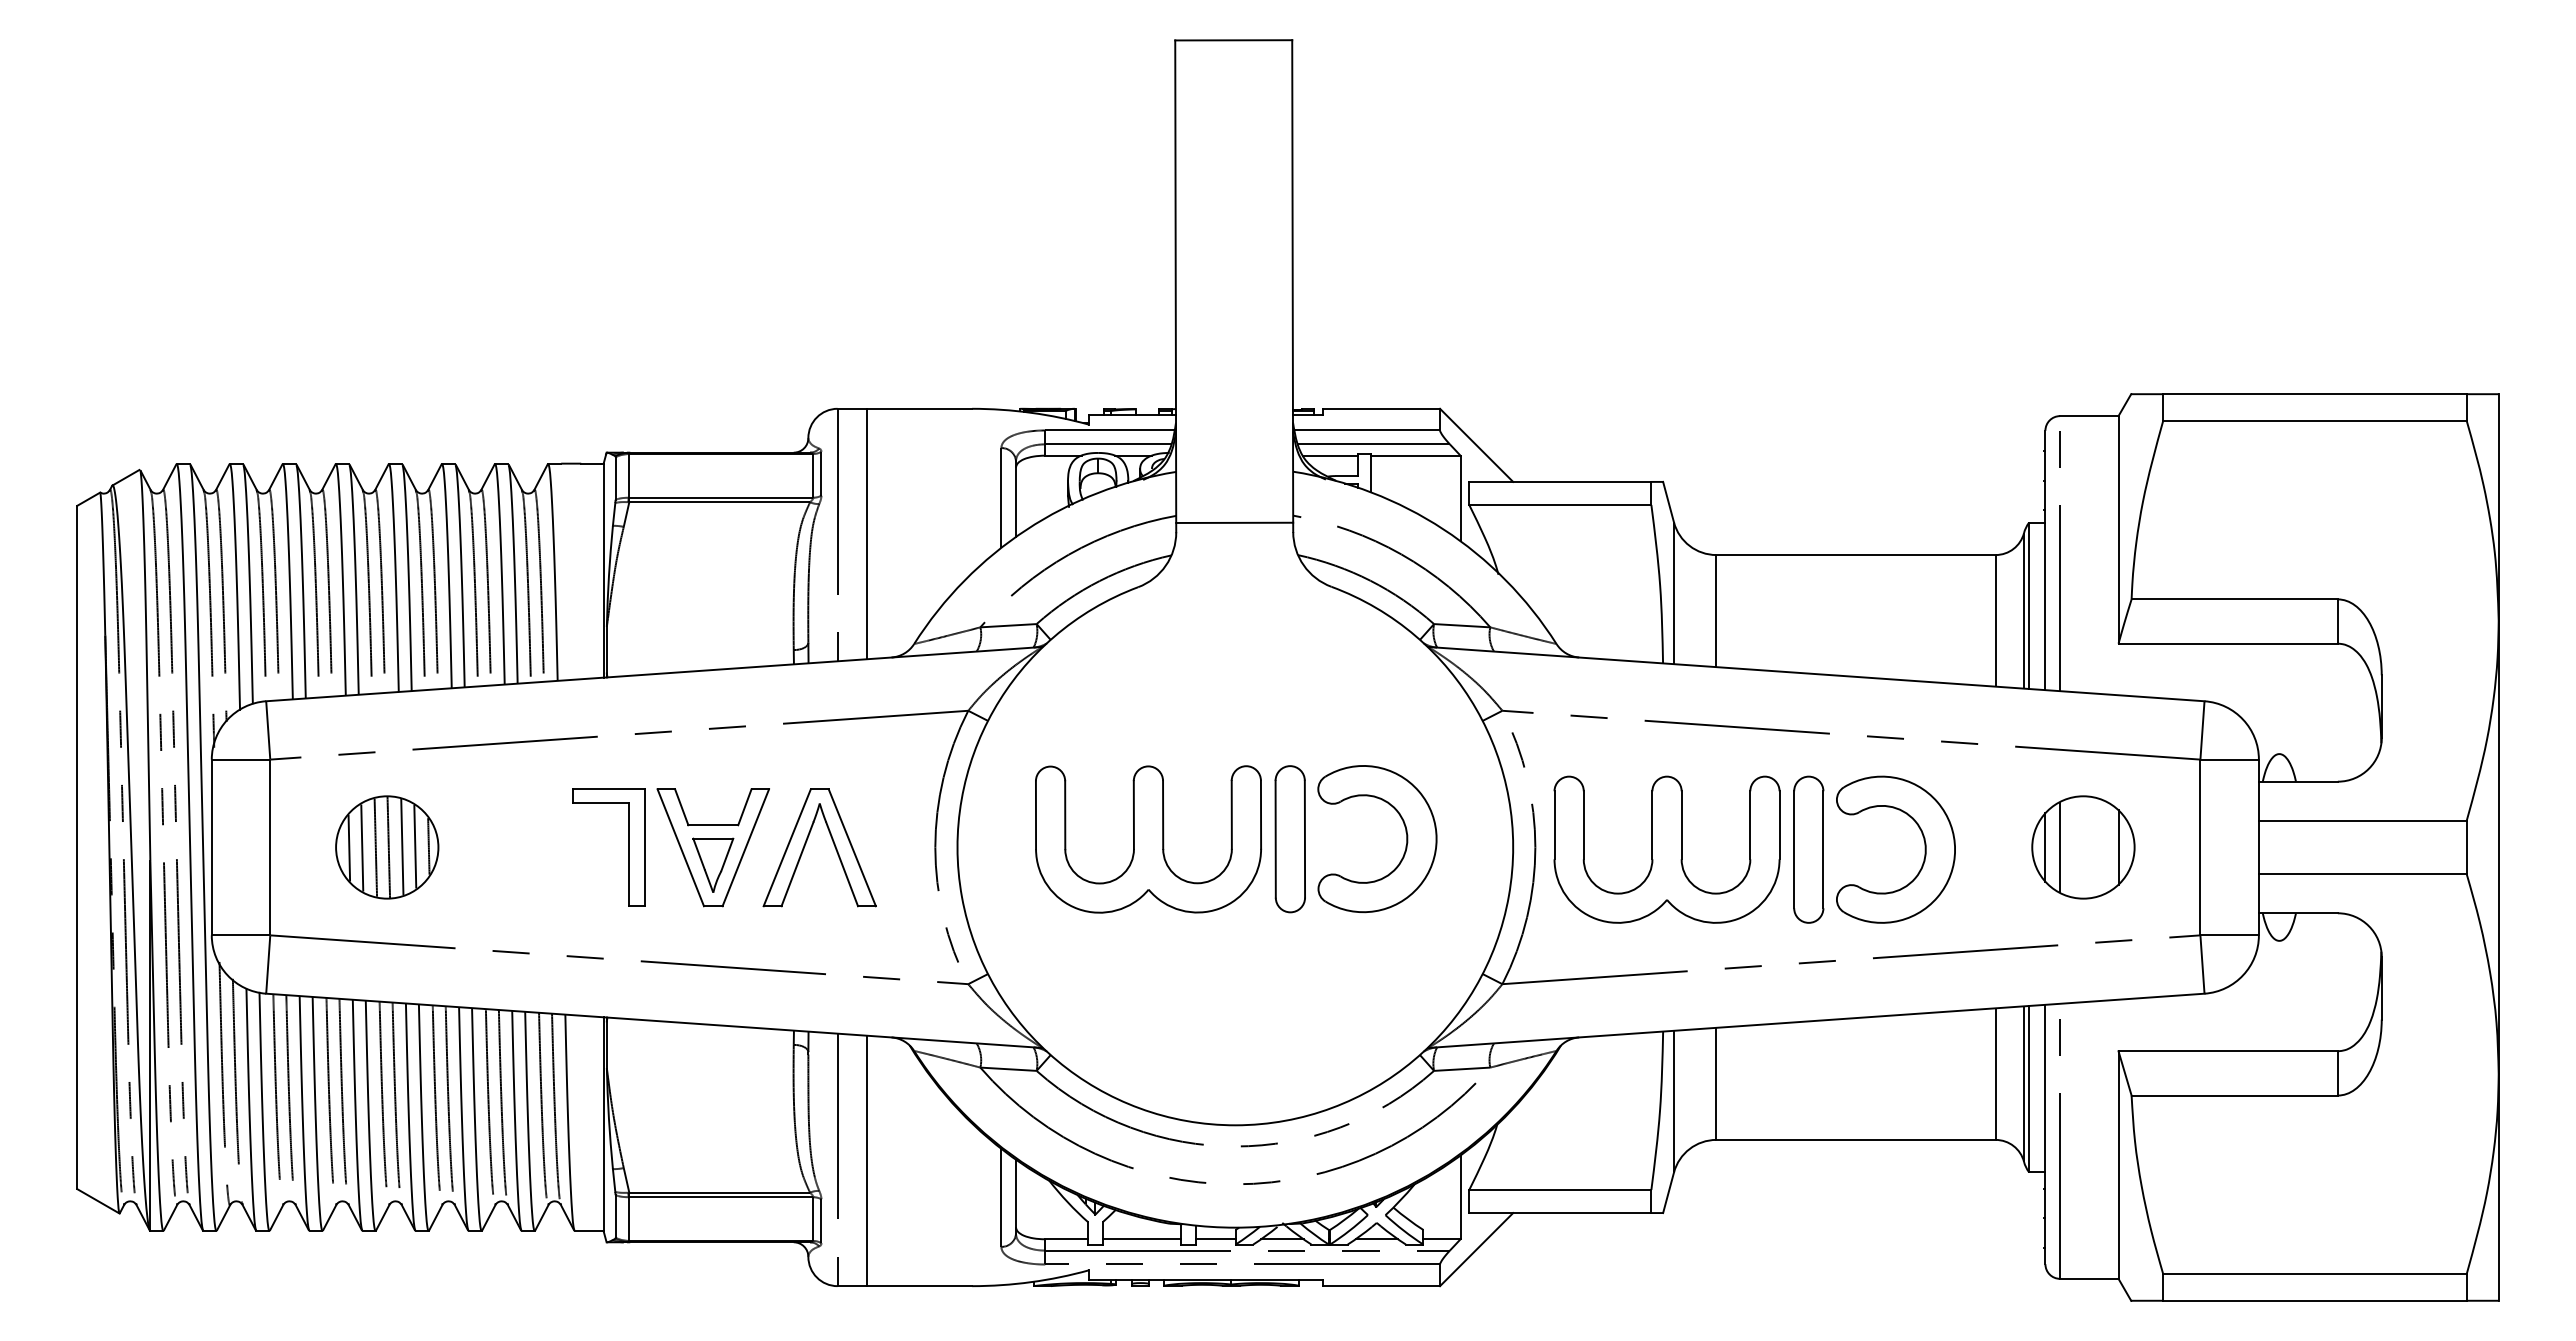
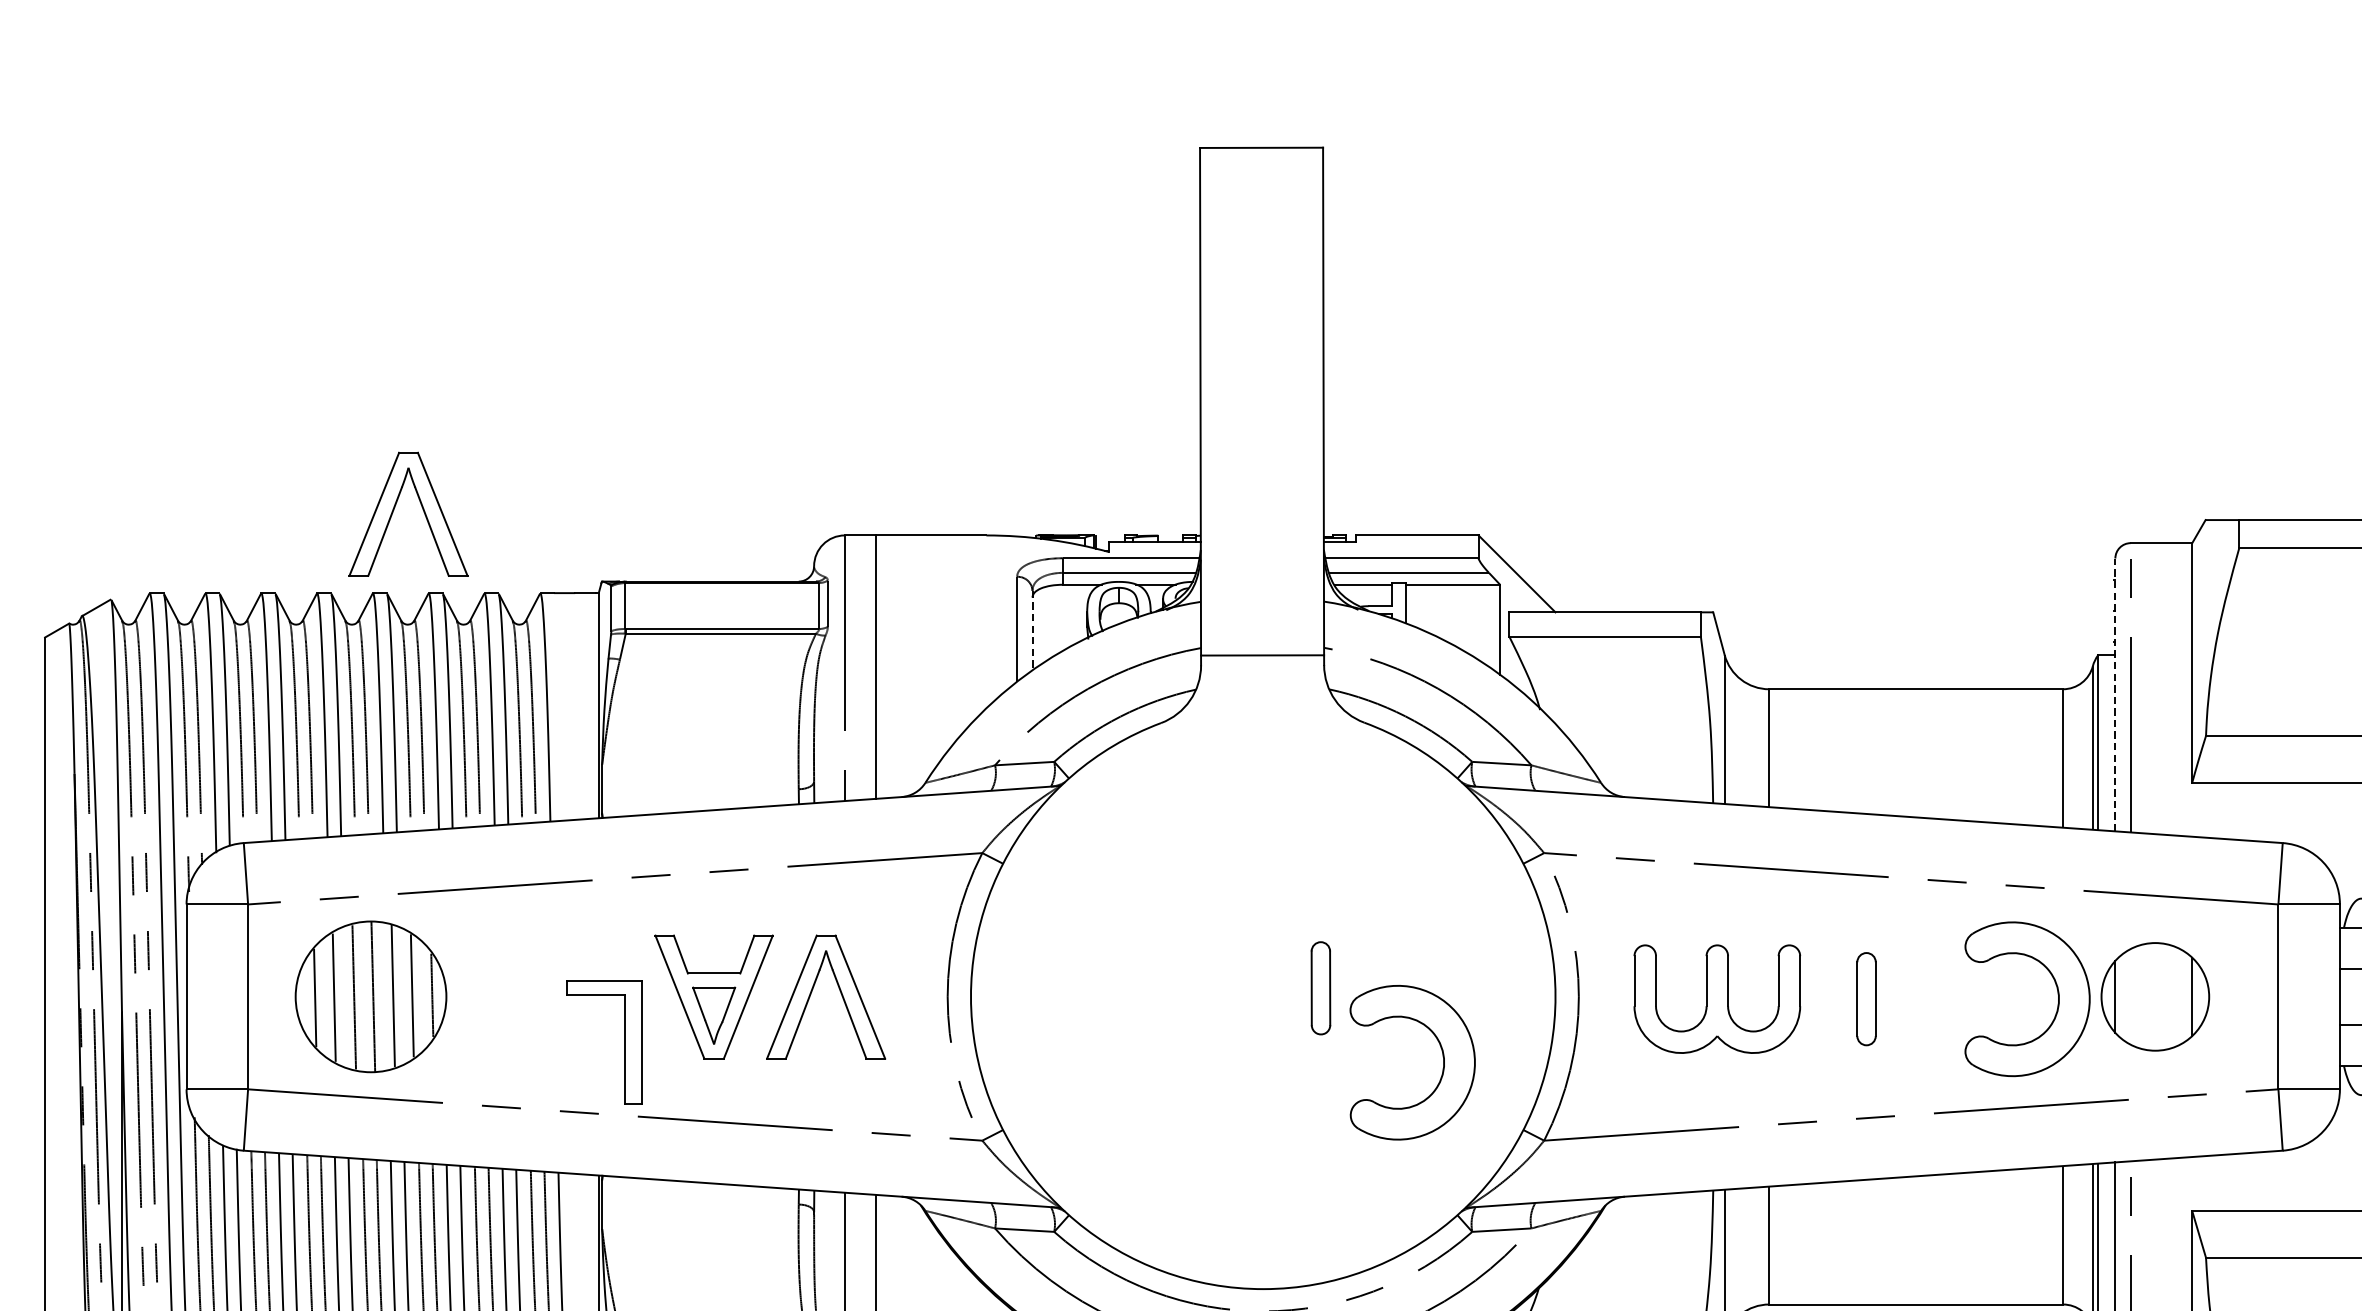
part: (410, 382) -> (395, 507), added
line: (1016, 499) -> (1033, 630), solid -> dashed
line: (2045, 560) -> (2115, 695), solid -> dashed
part: (1148, 839) -> (1171, 988), removed
part: (1289, 839) -> (1320, 988), size x0.6
part: (1405, 845) -> (1442, 1069), moved
line: (2060, 846) -> (2131, 995), removed
part: (387, 847) -> (371, 996), size x1.4
part: (628, 847) -> (624, 1042), moved
part: (1666, 849) -> (1716, 999), size x0.7
part: (1808, 849) -> (1866, 999), size x0.6
part: (1924, 849) -> (2057, 999), moved

